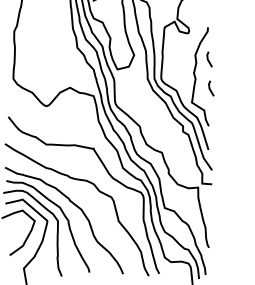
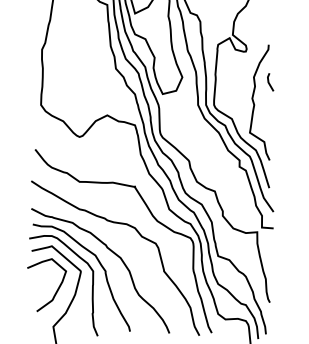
line: (210, 88) -> (271, 116), removed

